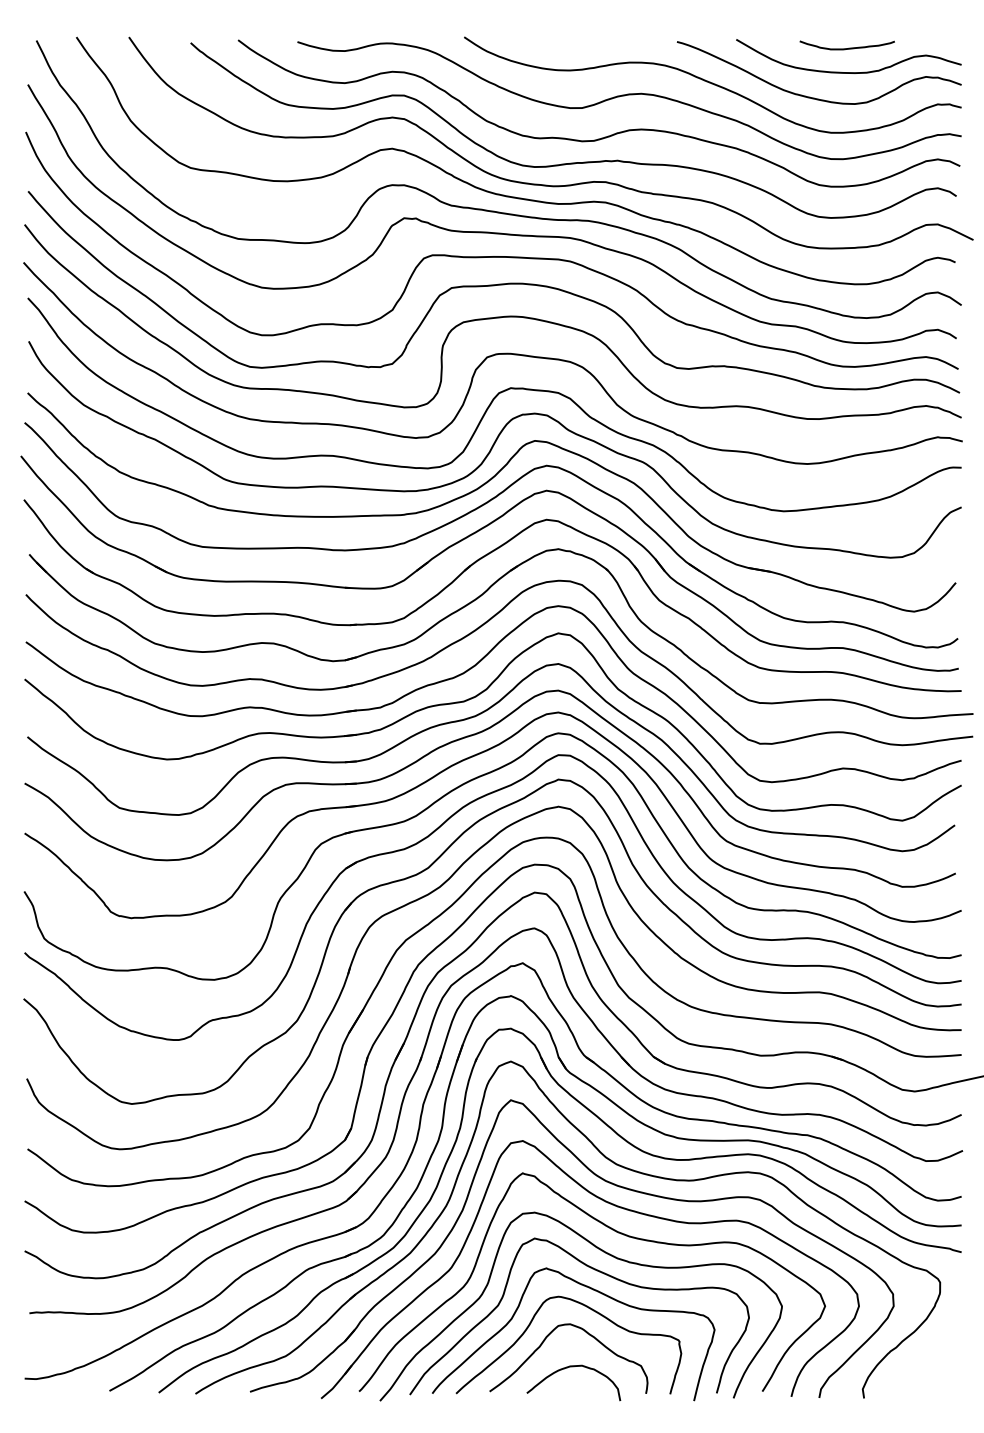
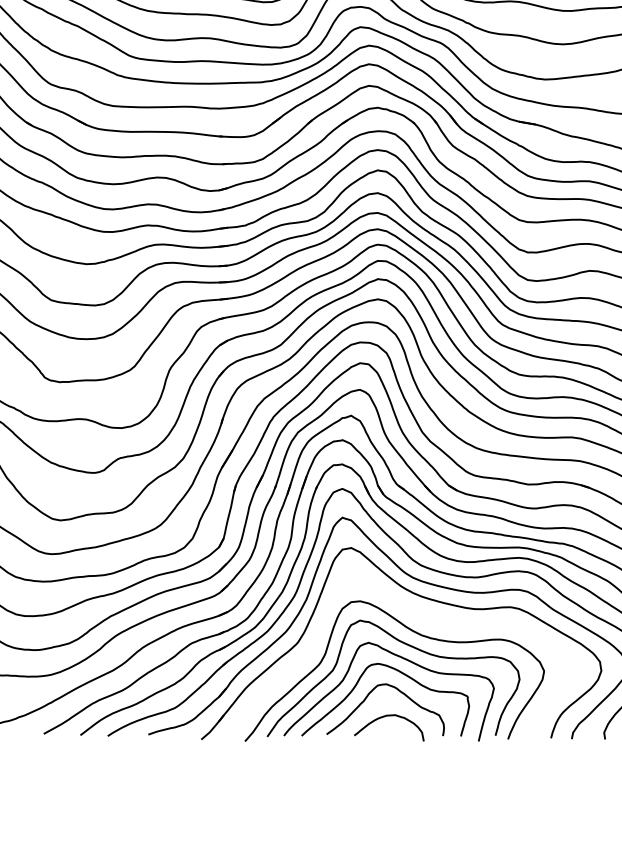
curve: (616, 1232) -> (420, 616), removed

